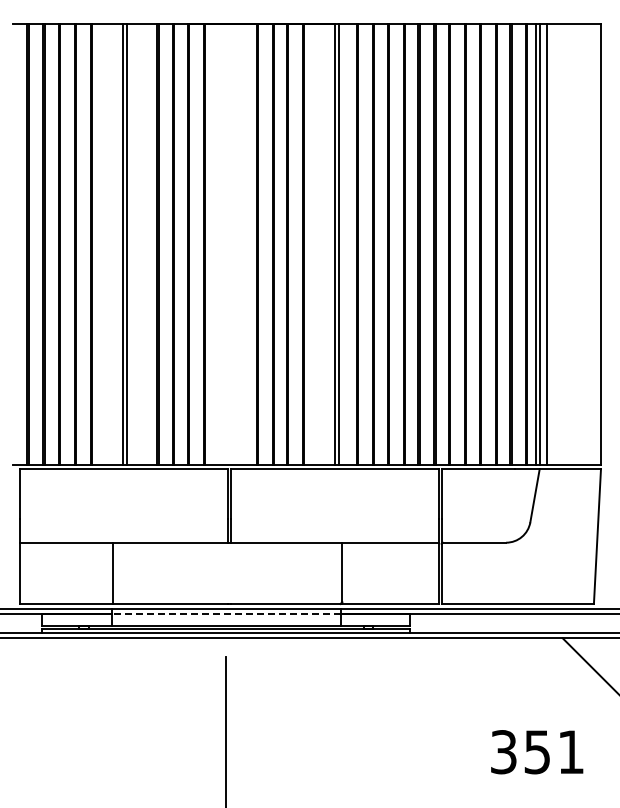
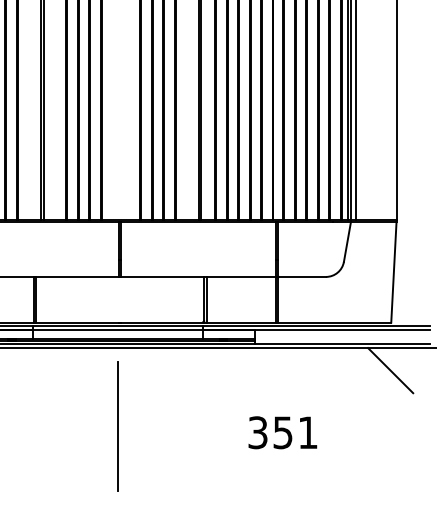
line: (116, 572) -> (36, 299), added
line: (346, 572) -> (207, 299), added
line: (226, 613) -> (117, 329), dashed -> solid
text: (537, 752) -> (283, 432), moved

